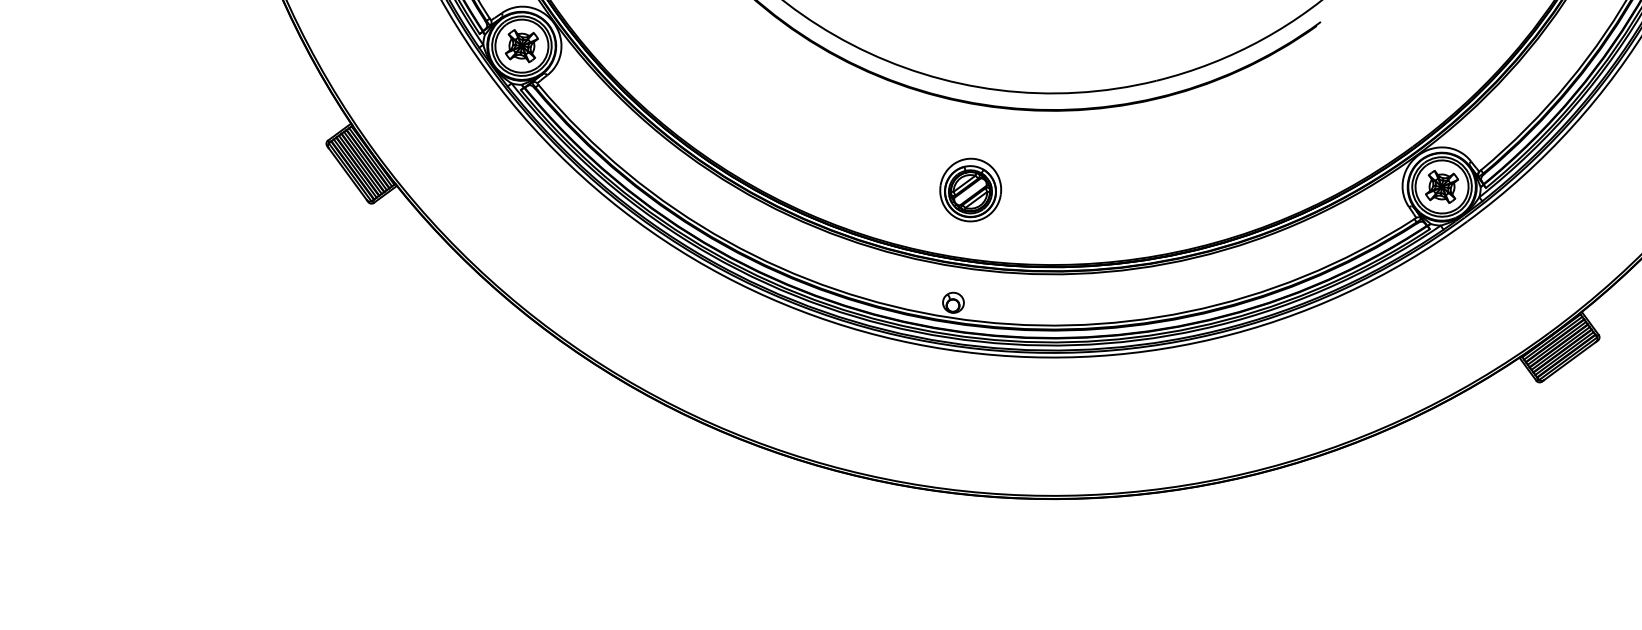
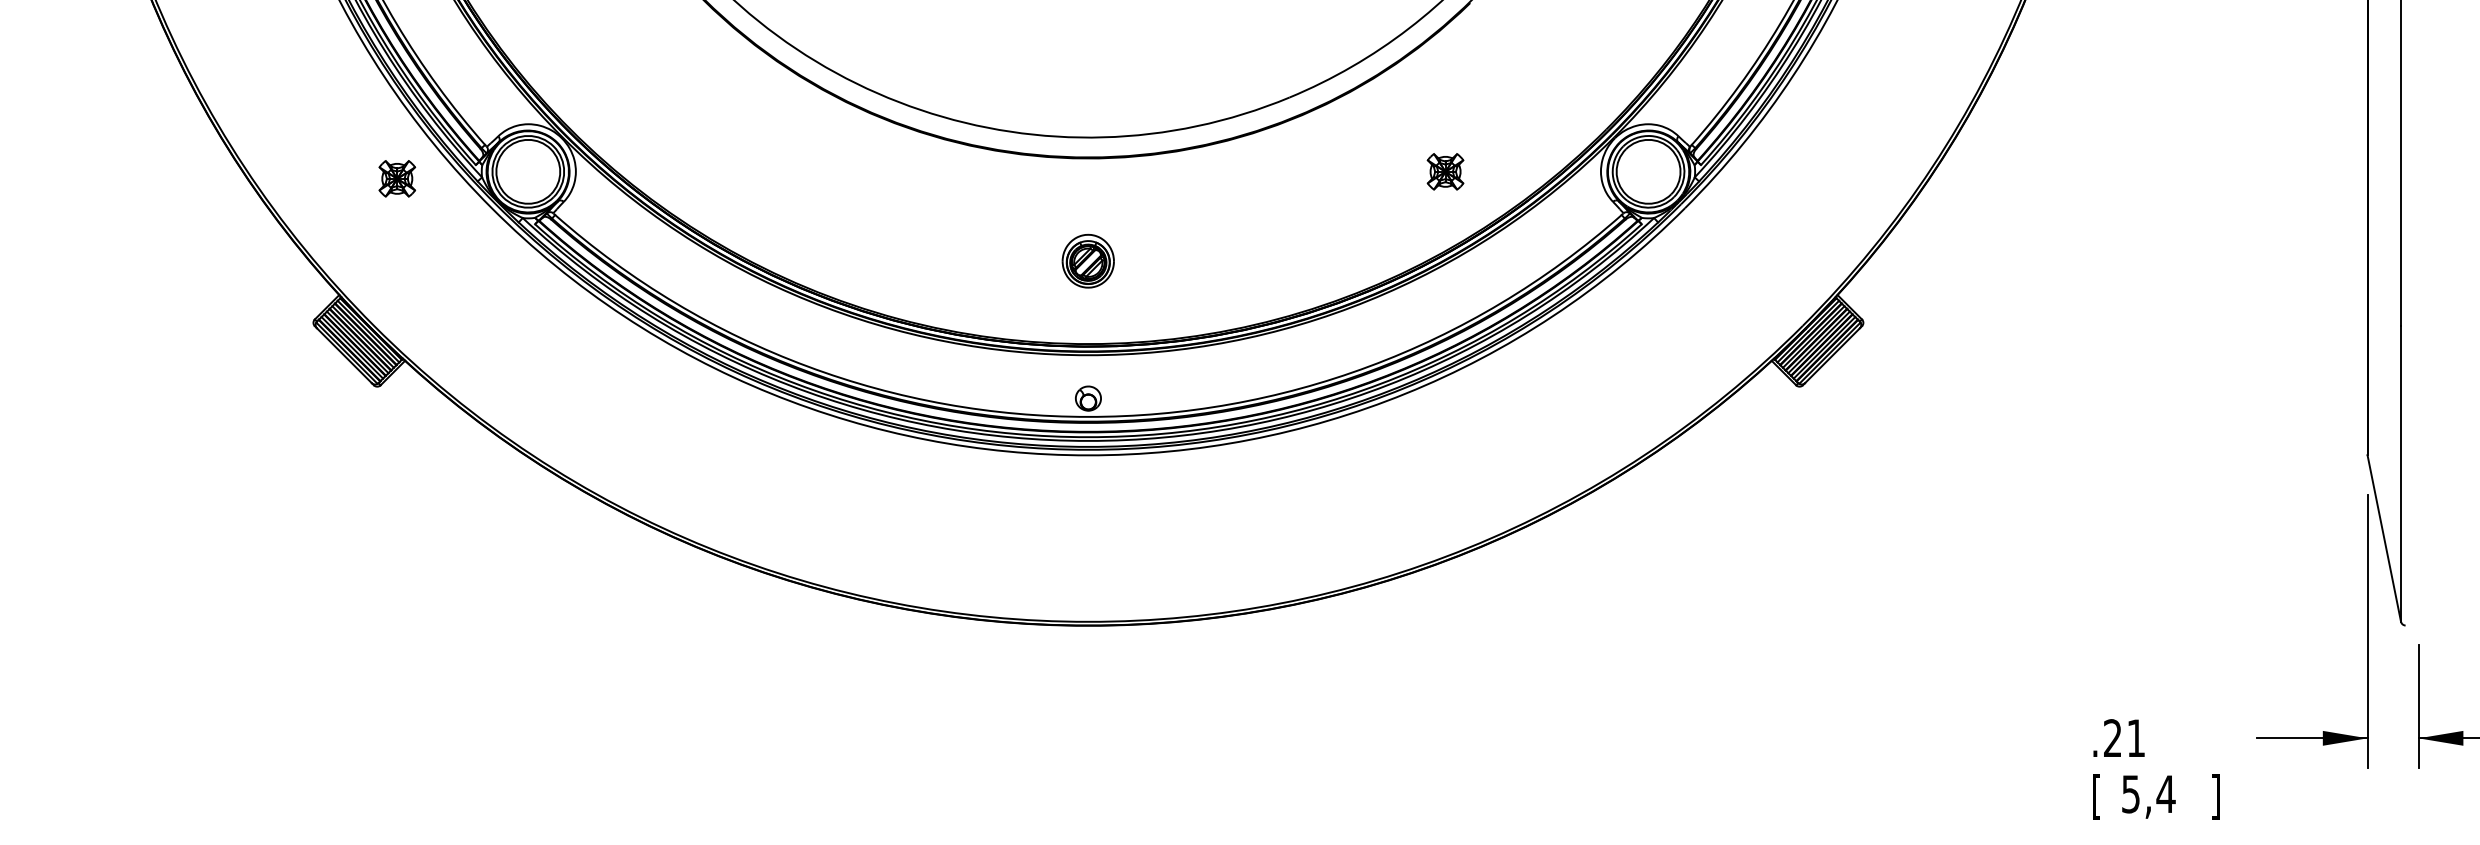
part: (522, 45) -> (397, 178), moved
part: (1442, 186) -> (1445, 171), moved
part: (970, 189) -> (1087, 260), size x0.7

